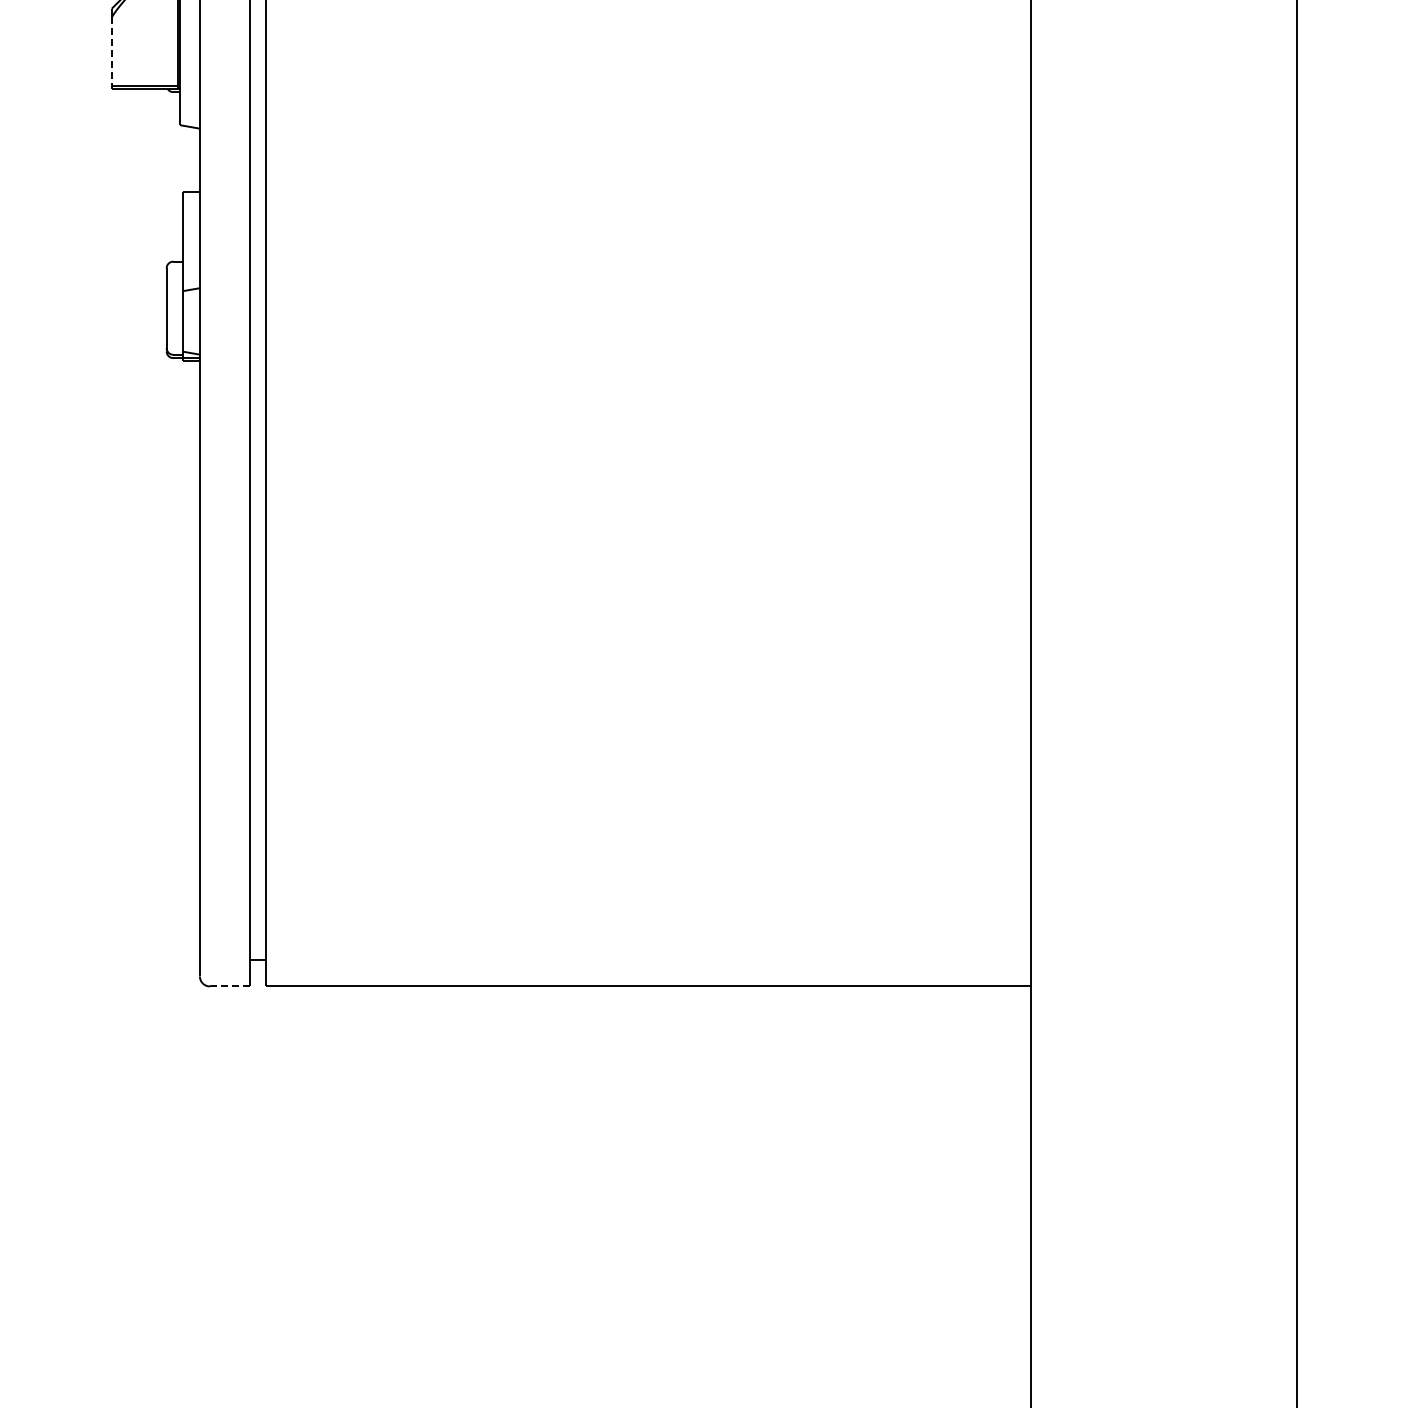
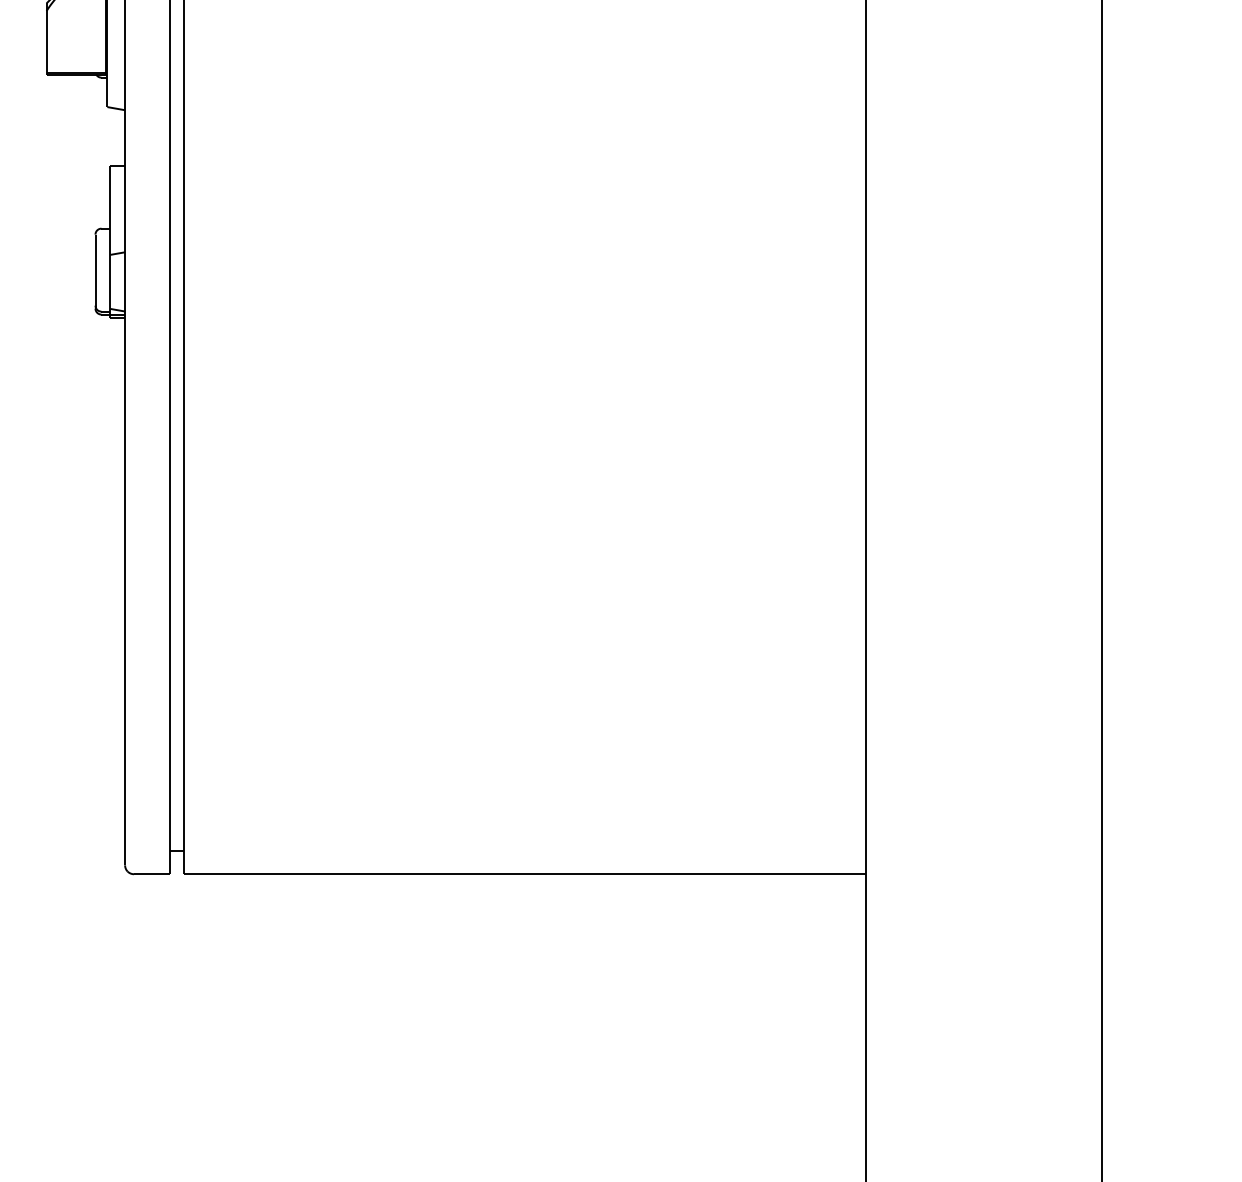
line: (111, 52) -> (46, 42), dashed -> solid
line: (229, 986) -> (151, 874), dashed -> solid

